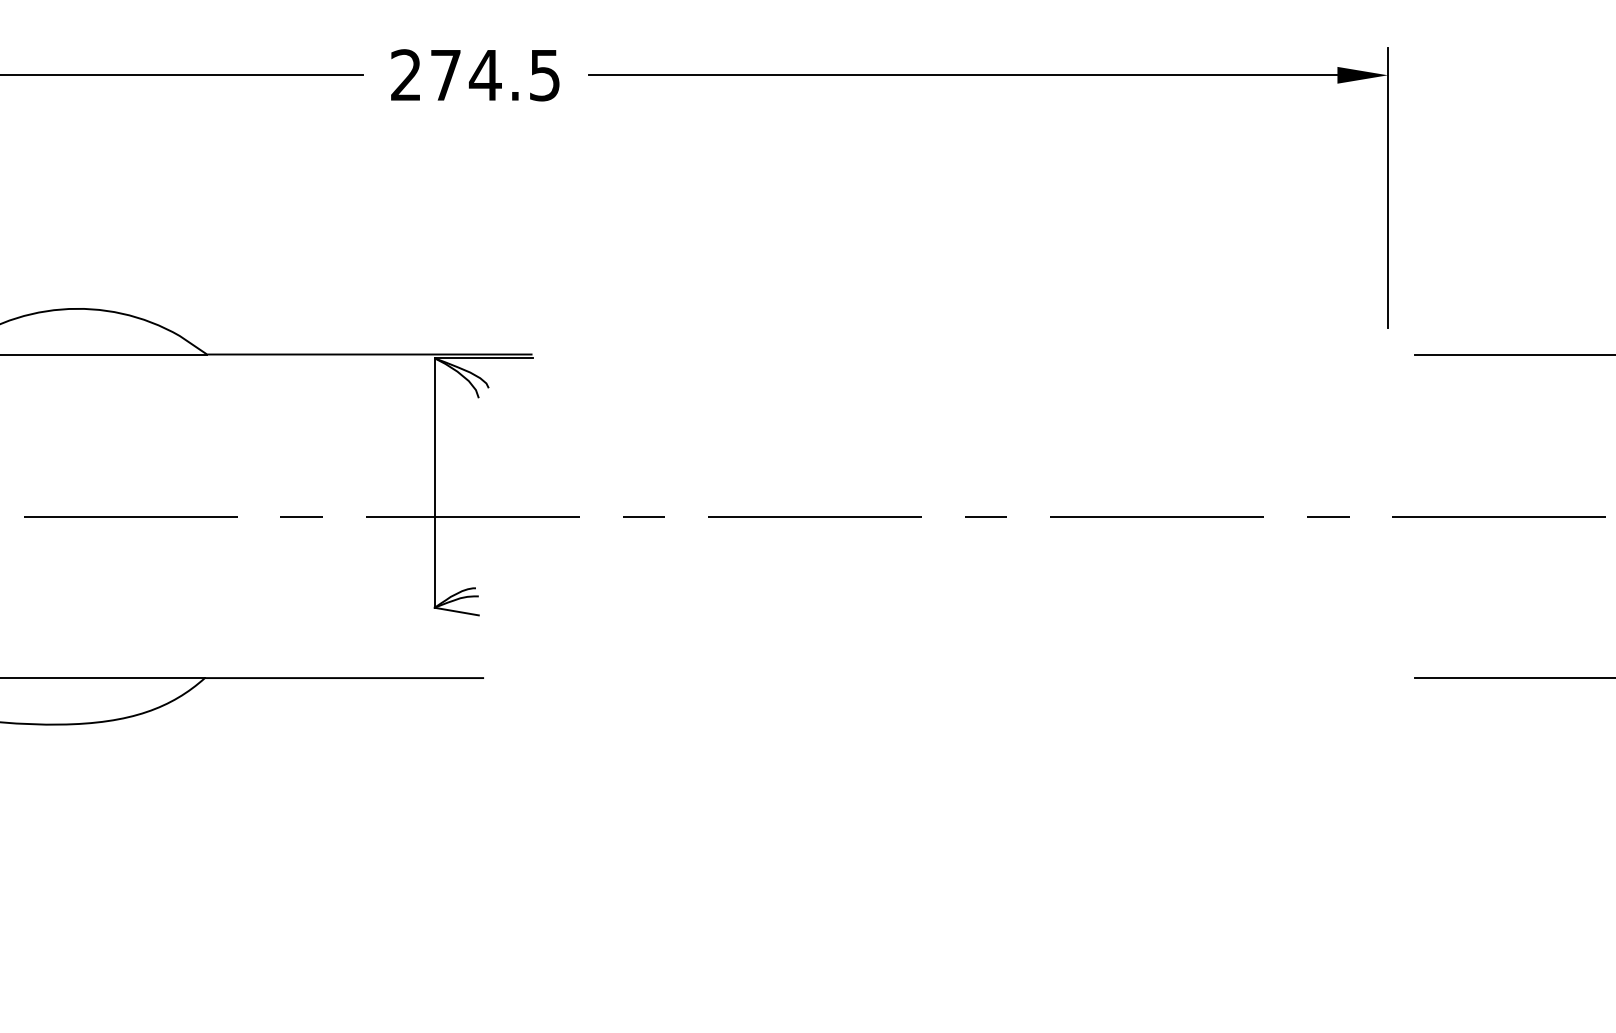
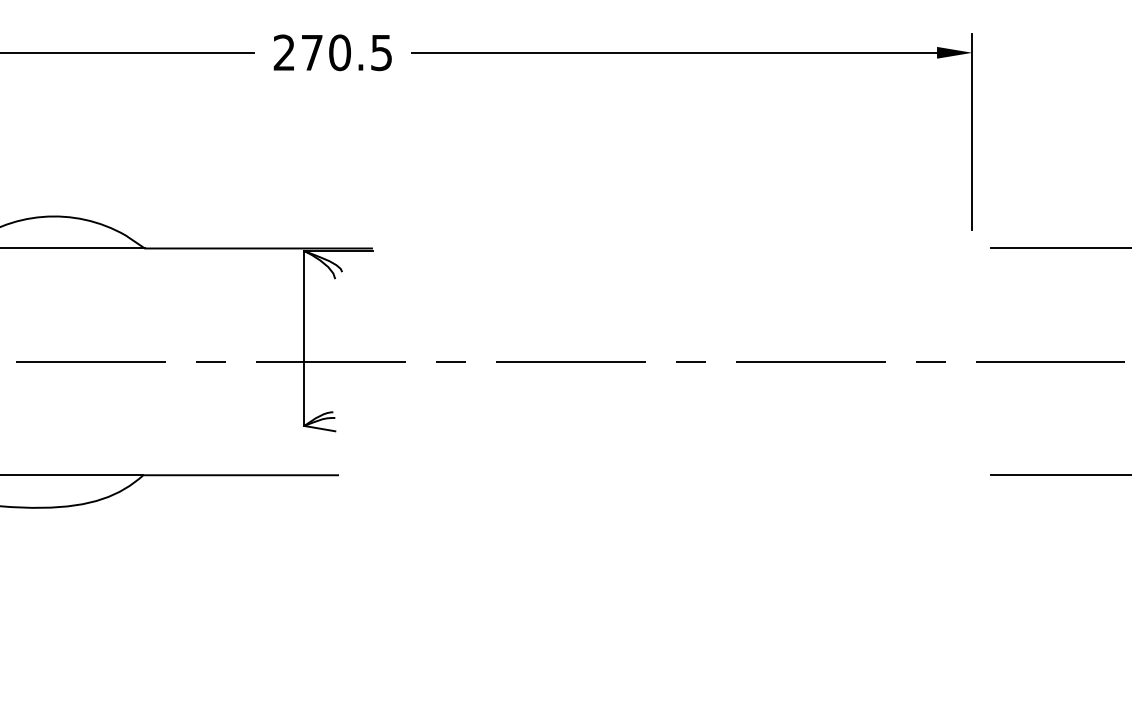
text: (484, 75) -> (339, 52), 274.5 -> 270.5

